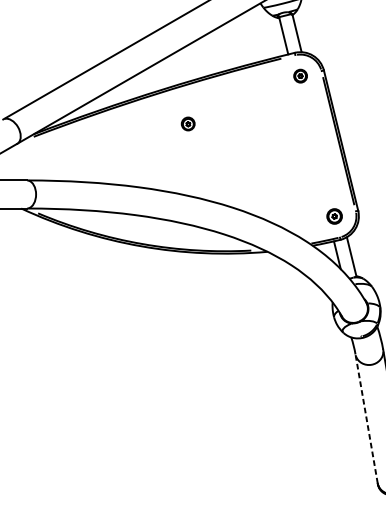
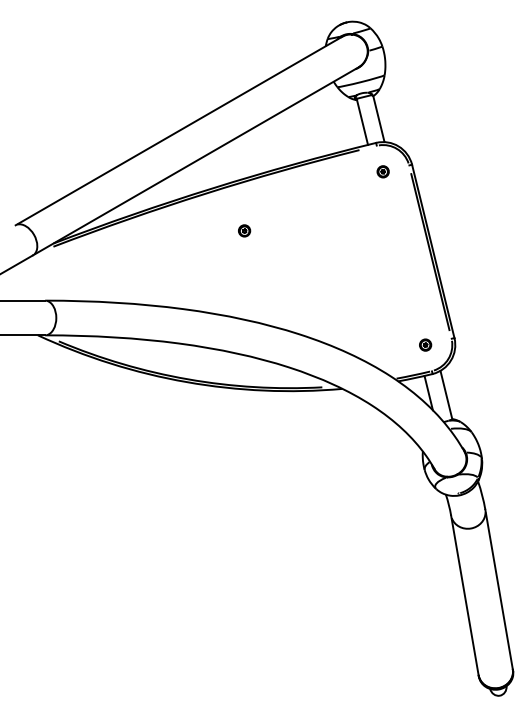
part: (299, 75) -> (382, 171), size x0.71
part: (188, 123) -> (244, 230), size x0.71
part: (334, 215) -> (425, 344), size x0.62
line: (366, 418) -> (464, 595), dashed -> solid

